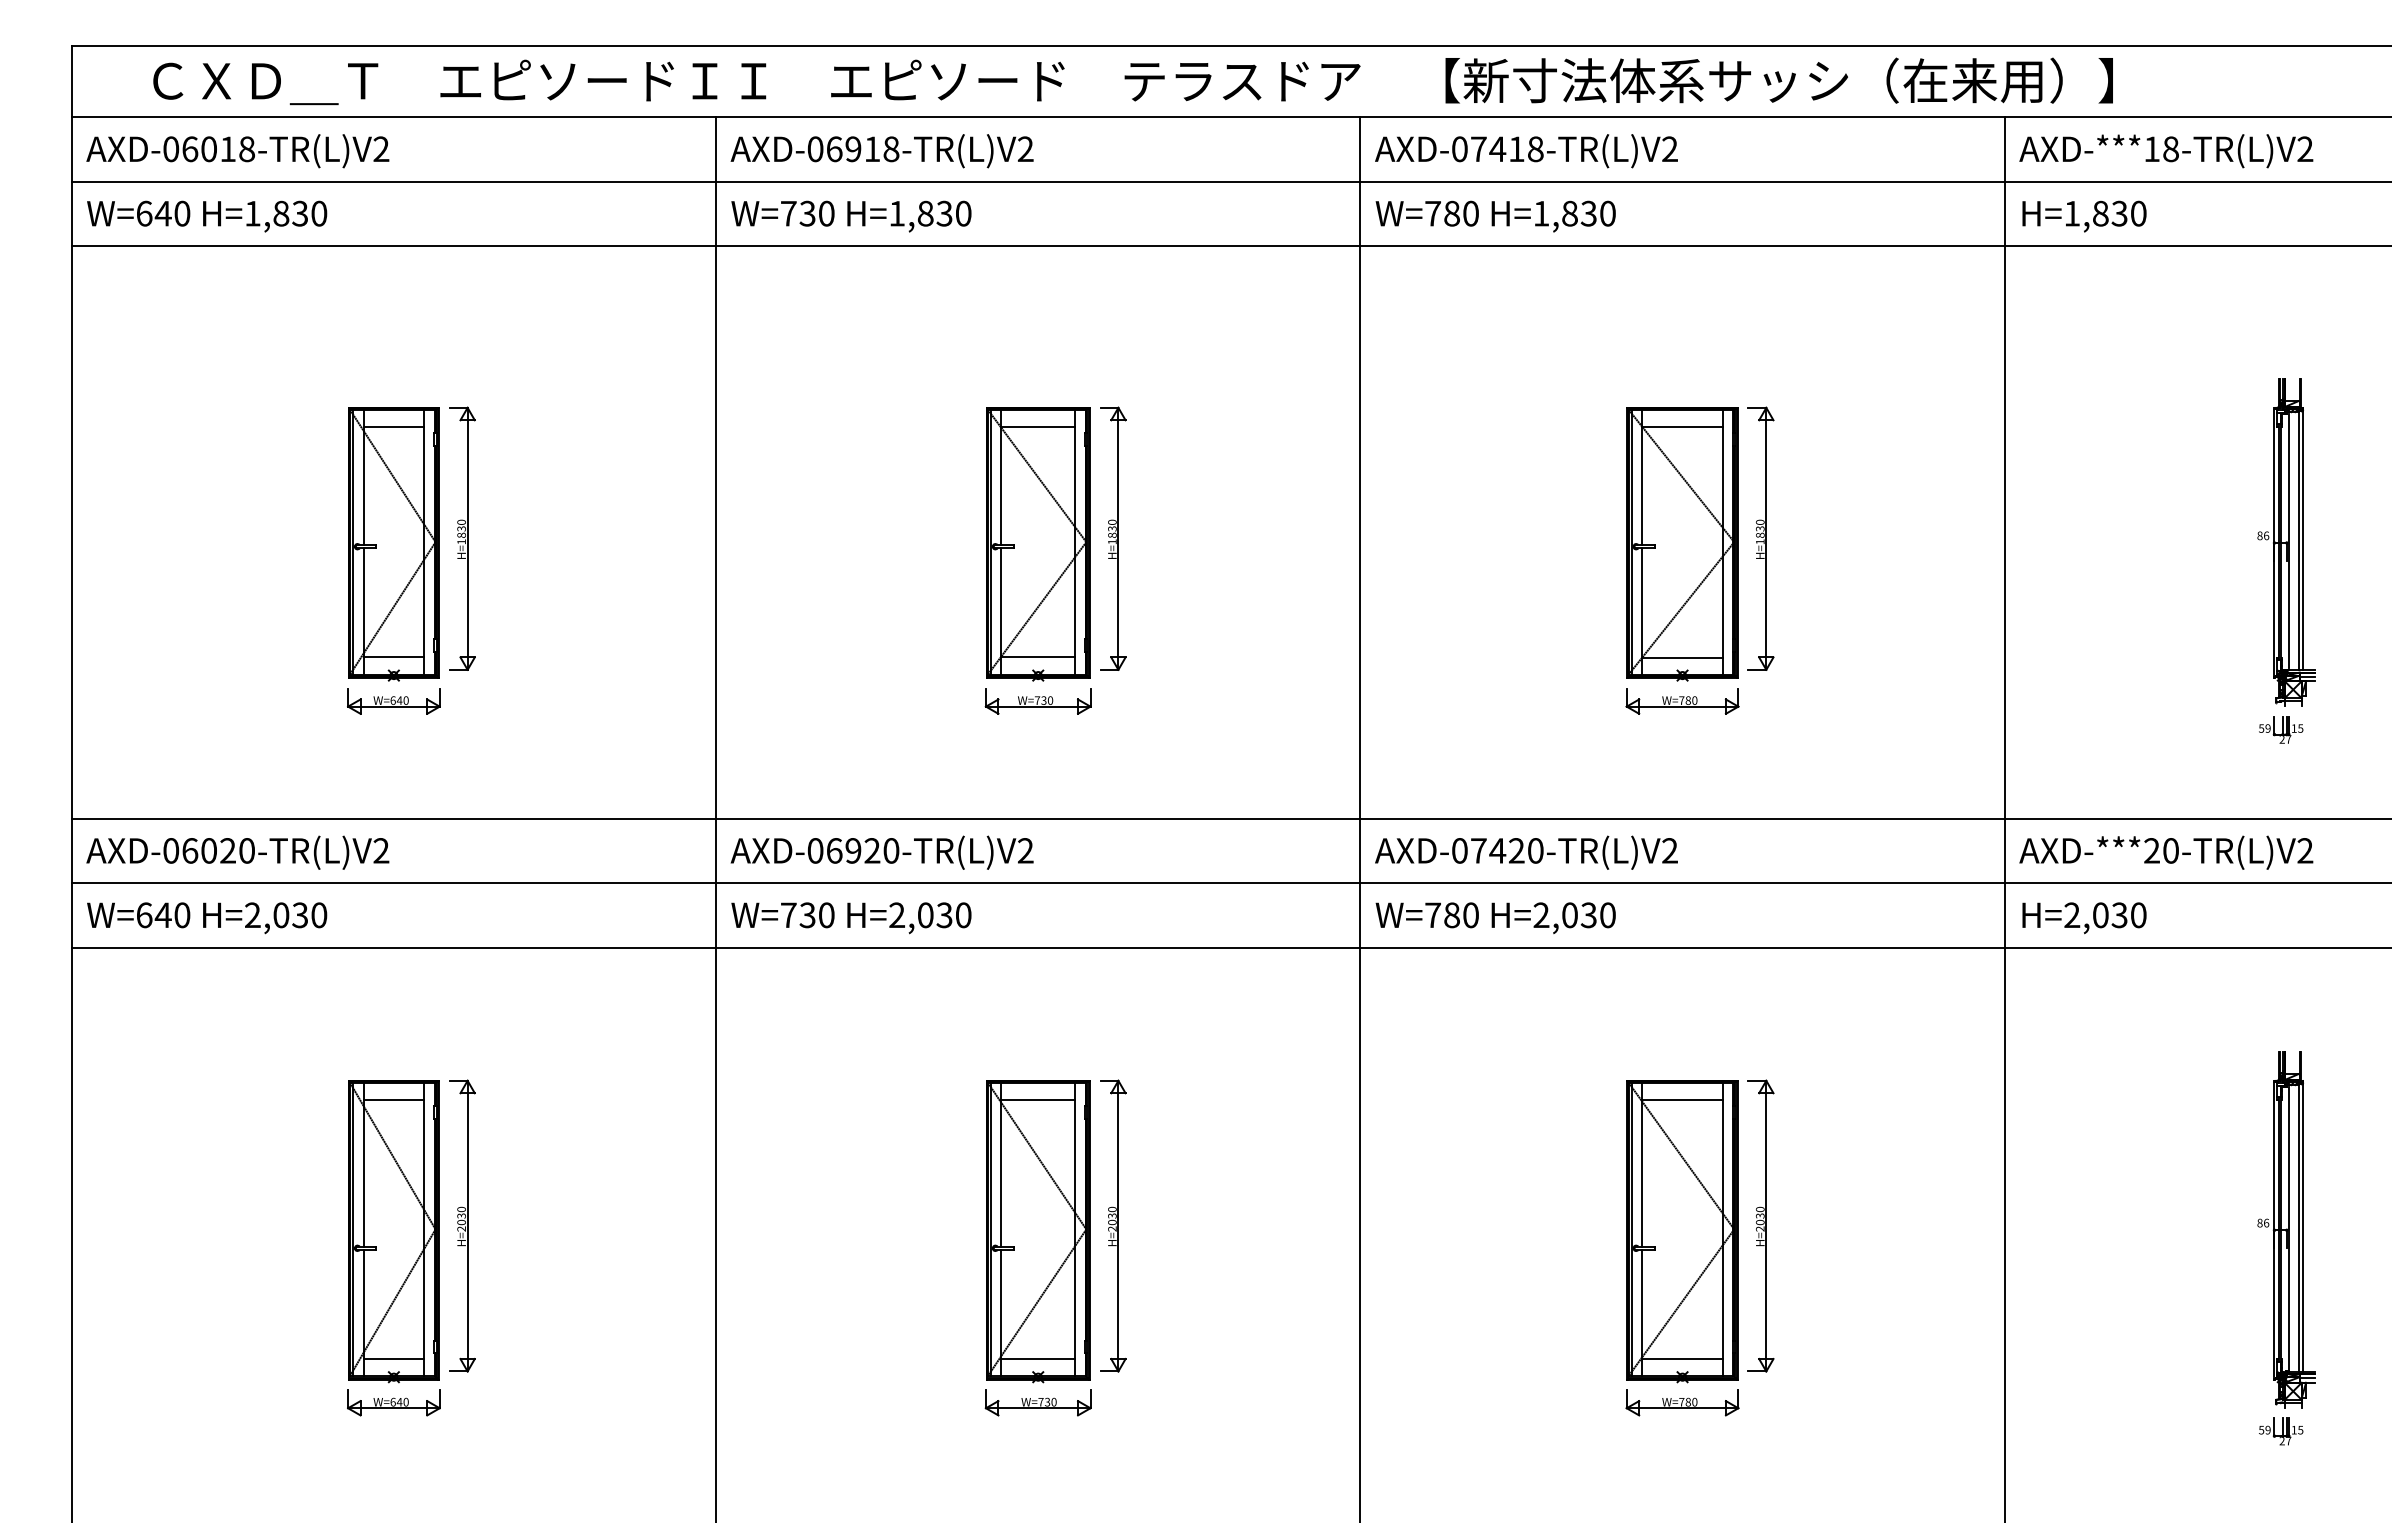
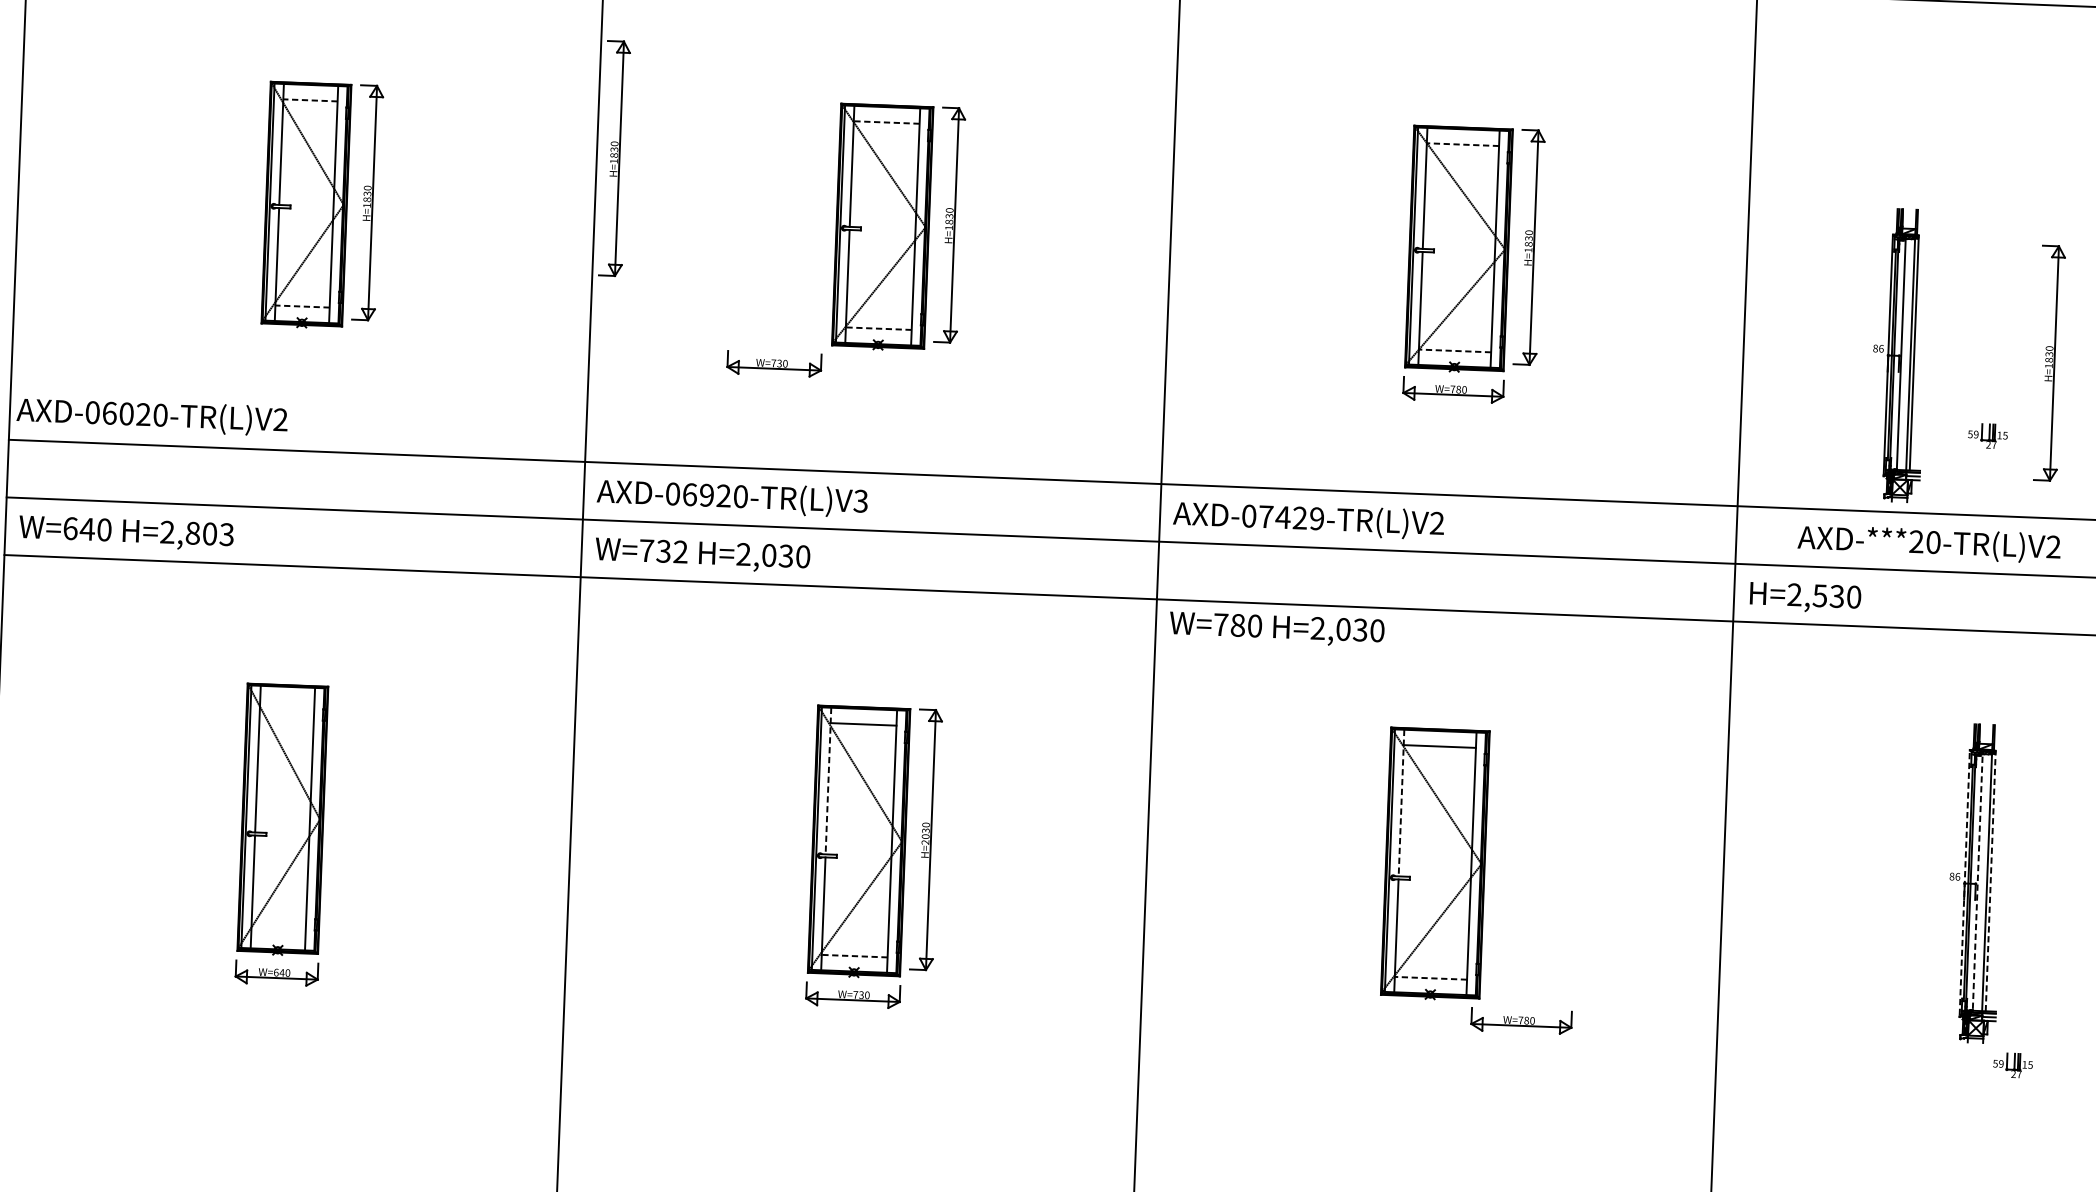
line: (393, 426) -> (310, 100), solid -> dashed
line: (1038, 426) -> (886, 122), solid -> dashed
line: (1682, 426) -> (1462, 144), solid -> dashed
part: (736, 478) -> (615, 158), added
part: (2286, 542) -> (1899, 355), moved
part: (2346, 645) -> (2049, 362), added
line: (393, 657) -> (302, 306), solid -> dashed
line: (1038, 657) -> (879, 328), solid -> dashed
line: (1682, 657) -> (1454, 350), solid -> dashed
part: (393, 701) -> (300, 345), removed
part: (1037, 701) -> (773, 364), moved
text: (1025, 850) -> (860, 500), AXD-06920-TR(L)V2 -> AXD-06920-TR(L)V3
text: (1535, 850) -> (1316, 518), AXD-07420-TR(L)V2 -> AXD-07429-TR(L)V2
text: (237, 852) -> (151, 416), moved
text: (2166, 852) -> (1929, 543), moved
text: (300, 915) -> (210, 534), H=2,030 -> H=2,803
text: (826, 915) -> (680, 552), W=730 -> W=732
text: (2100, 915) -> (1819, 596), H=2,030 -> H=2,530
text: (1495, 917) -> (1276, 628), moved
line: (393, 1099) -> (286, 701), removed
line: (1001, 1164) -> (828, 780), solid -> dashed
line: (1642, 1164) -> (1401, 802), solid -> dashed
part: (462, 1225) -> (344, 816), removed
part: (1760, 1225) -> (1505, 861), removed
line: (2303, 1226) -> (1990, 881), solid -> dashed
line: (2288, 1228) -> (1977, 882), solid -> dashed
line: (2274, 1229) -> (1964, 882), solid -> dashed
line: (393, 1359) -> (278, 934), removed
line: (1038, 1359) -> (854, 956), solid -> dashed
line: (1682, 1359) -> (1430, 978), solid -> dashed
part: (1682, 1402) -> (1521, 1020), moved
part: (2281, 1431) -> (2013, 1065), moved

